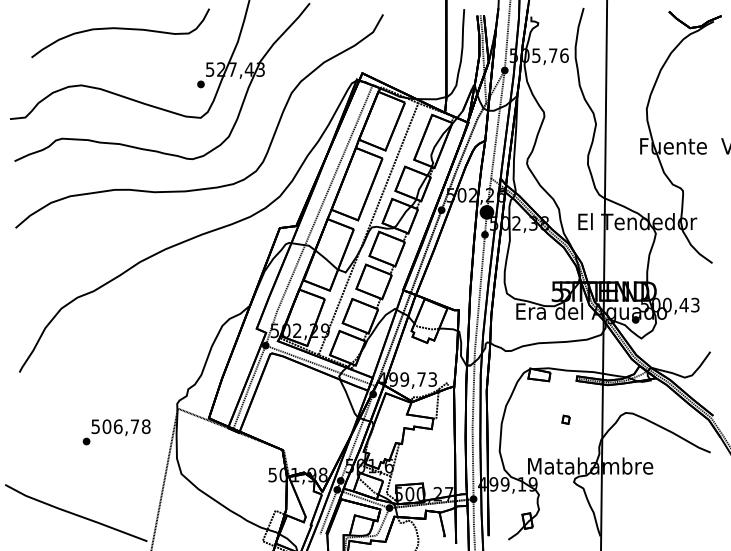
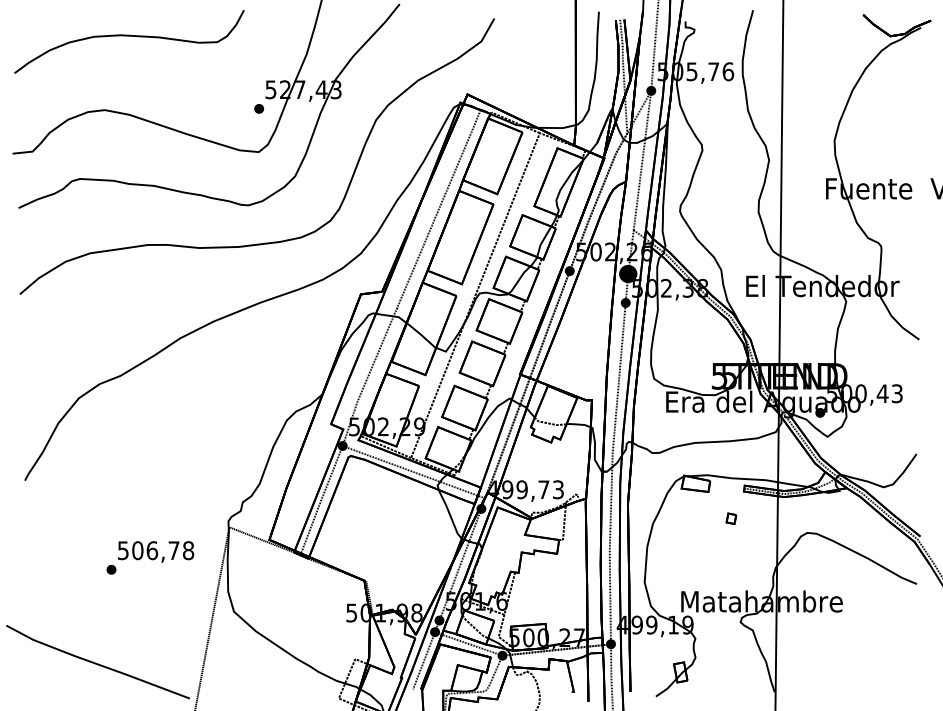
curve: (120, 29) -> (129, 36), moved
part: (566, 419) -> (731, 518), moved

